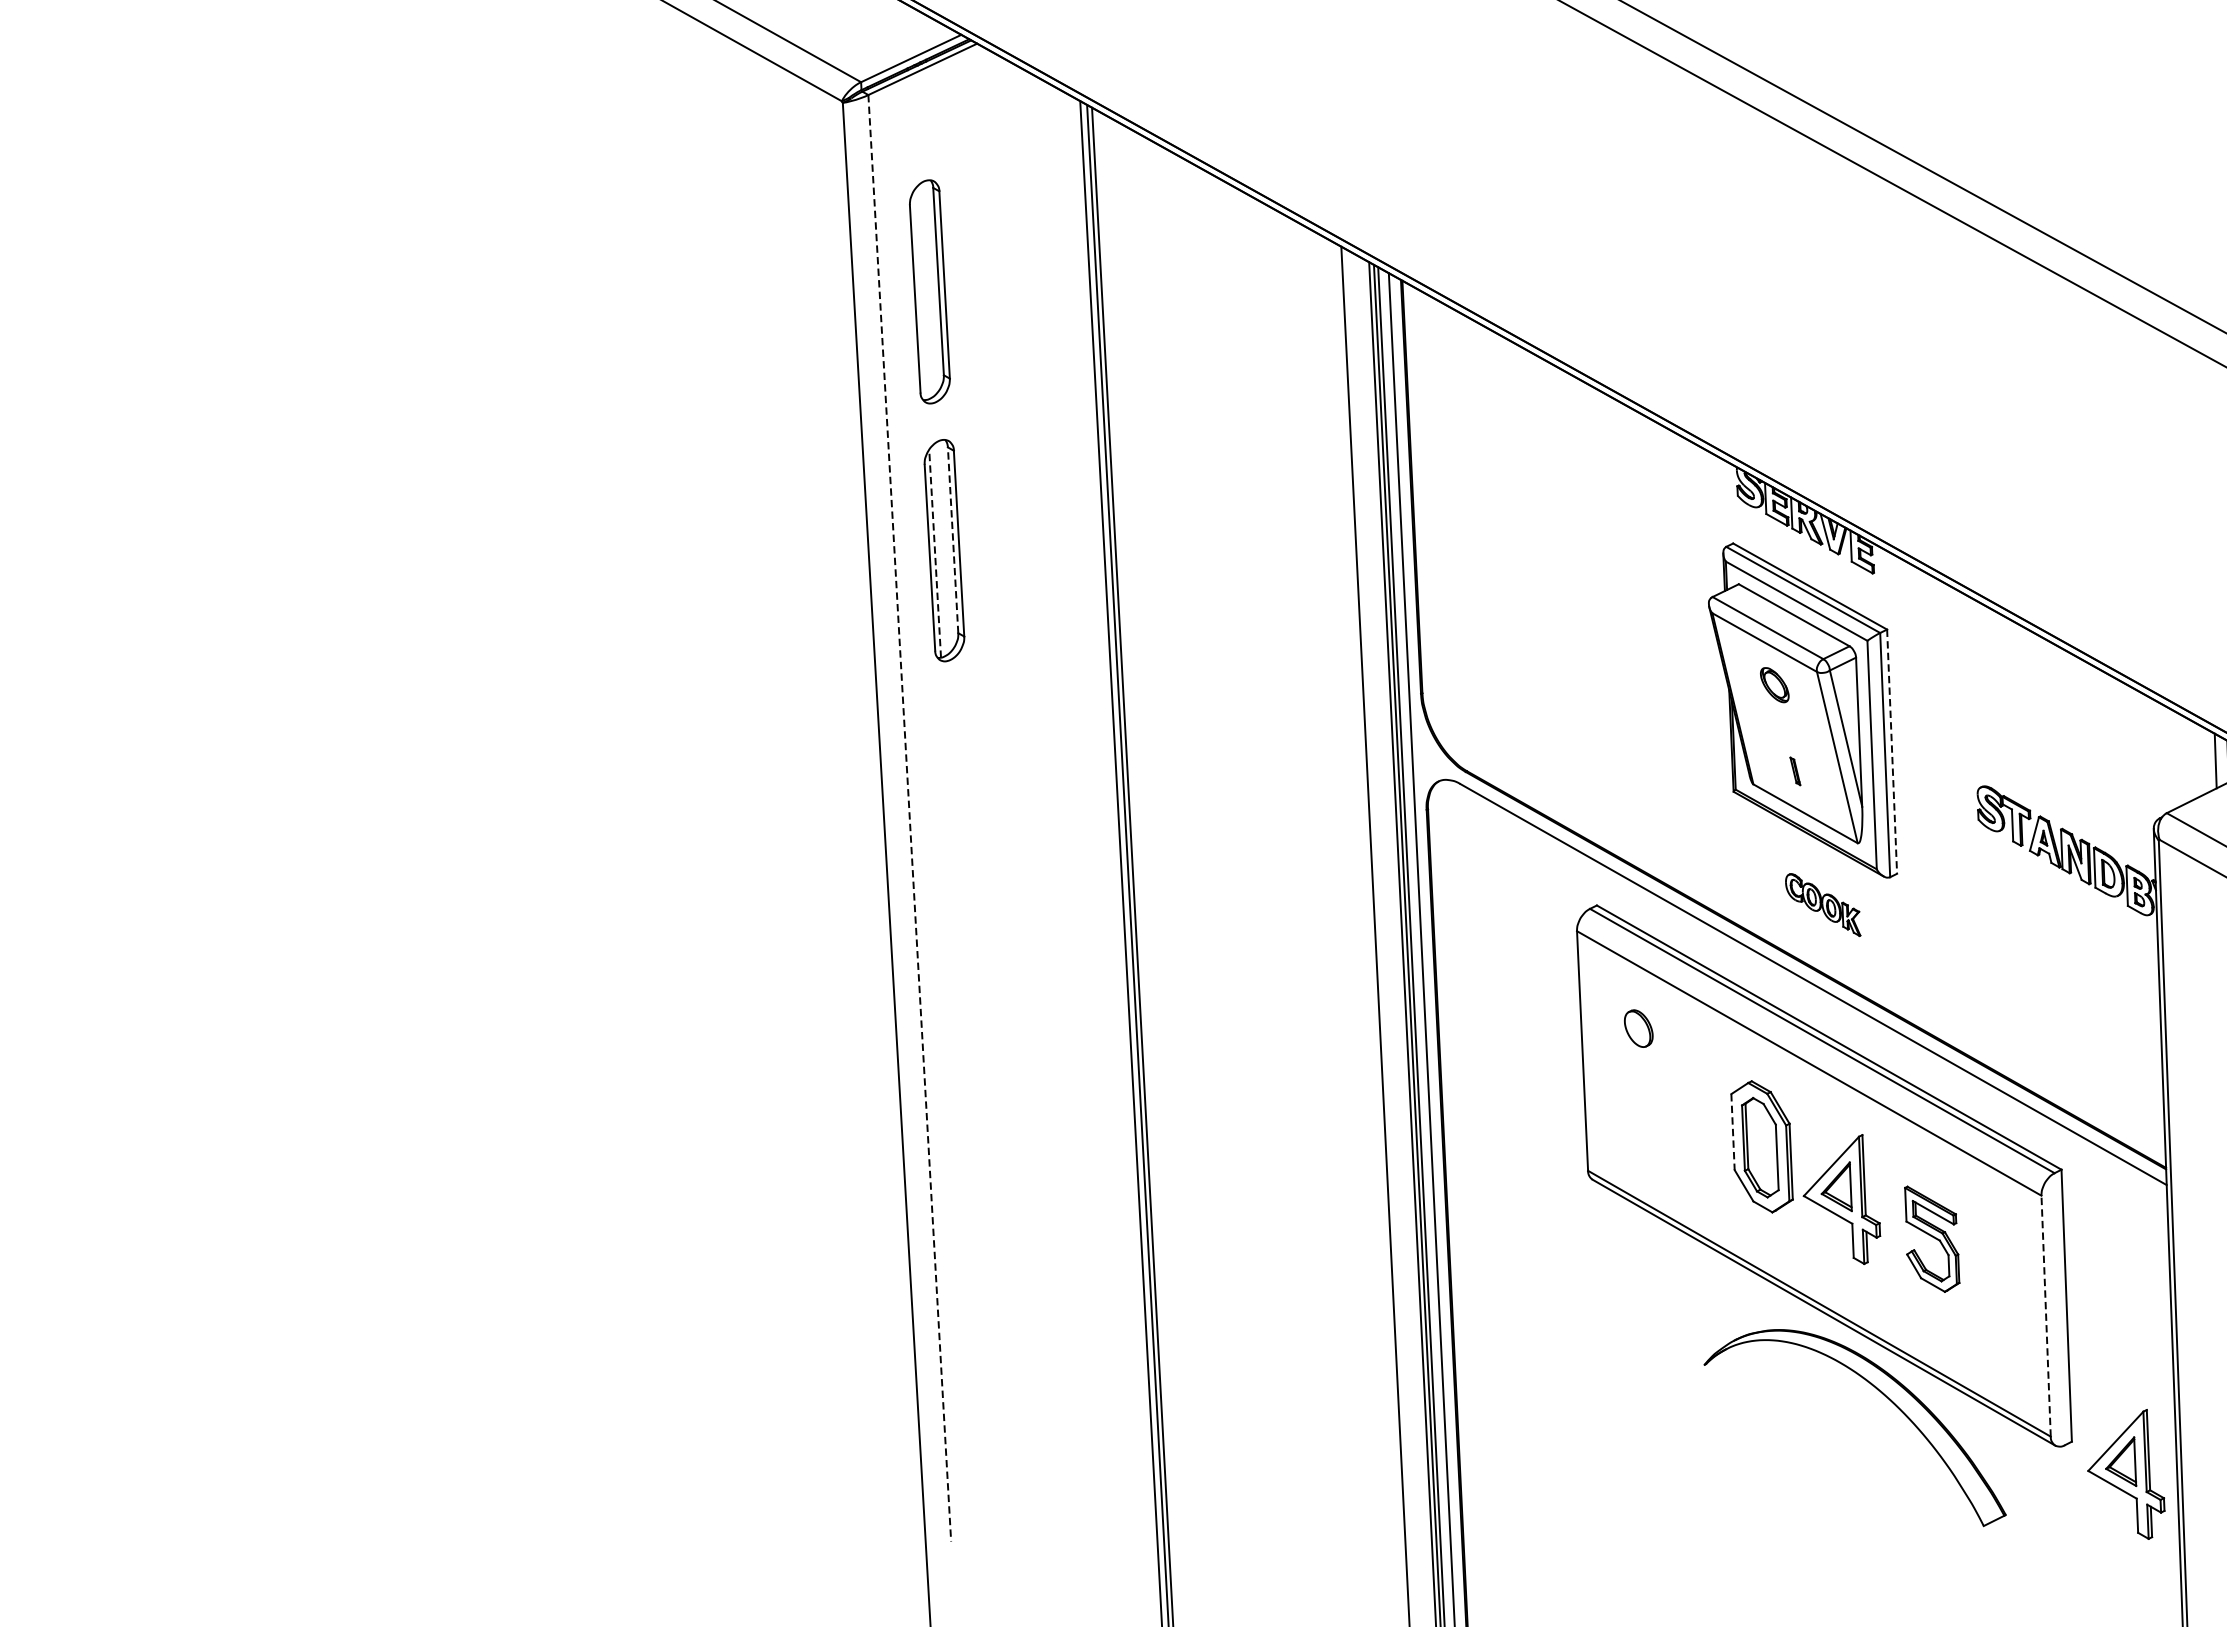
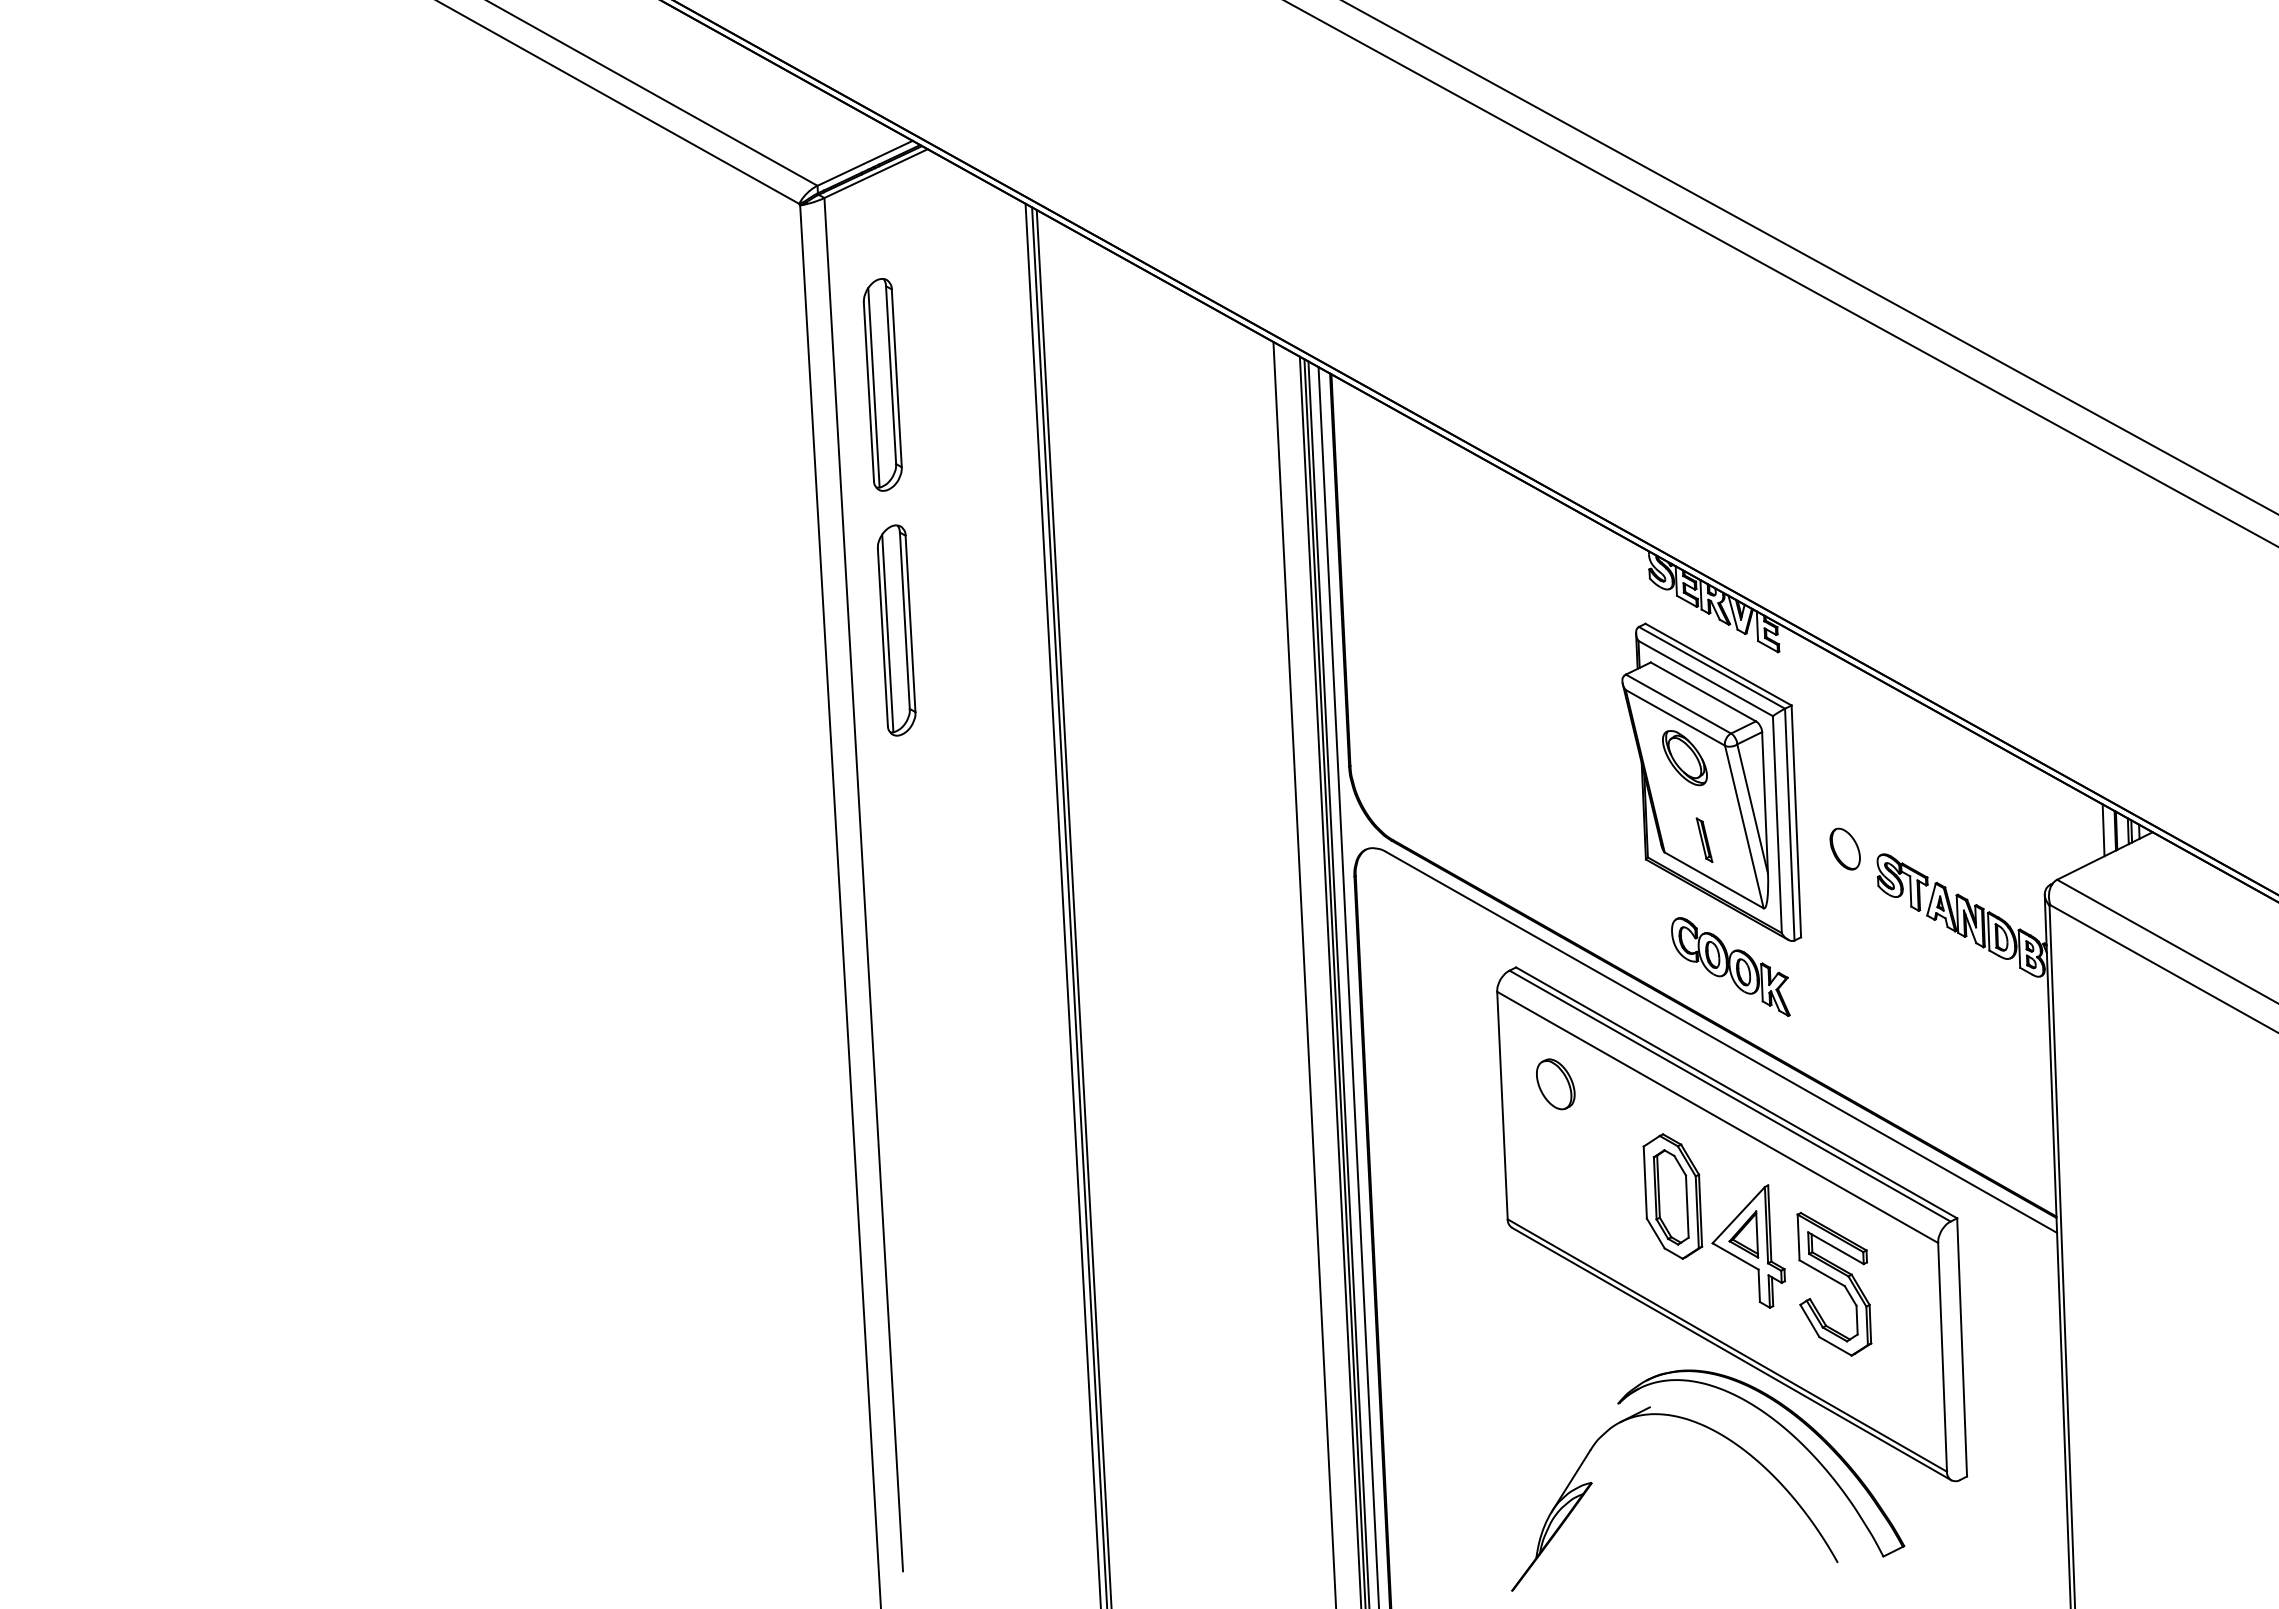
line: (920, 294) -> (873, 387), added
line: (952, 540) -> (904, 620), dashed -> solid
line: (934, 553) -> (887, 633), dashed -> solid
part: (1774, 685) -> (1684, 758), size x1.67
line: (1892, 751) -> (1796, 821), dashed -> solid
part: (1795, 770) -> (1704, 839), size x1.67
part: (1942, 780) -> (1844, 848), added
line: (909, 818) -> (863, 884), dashed -> solid
part: (1822, 904) -> (1730, 966), size x1.67
part: (1638, 1028) -> (1555, 1084), size x1.43
line: (1733, 1133) -> (1645, 1183), dashed -> solid
part: (1932, 1239) -> (1834, 1284), size x1.43
line: (2046, 1315) -> (1942, 1356), dashed -> solid
part: (1800, 1392) -> (1709, 1429), added
part: (2126, 1474) -> (2018, 1507), removed

